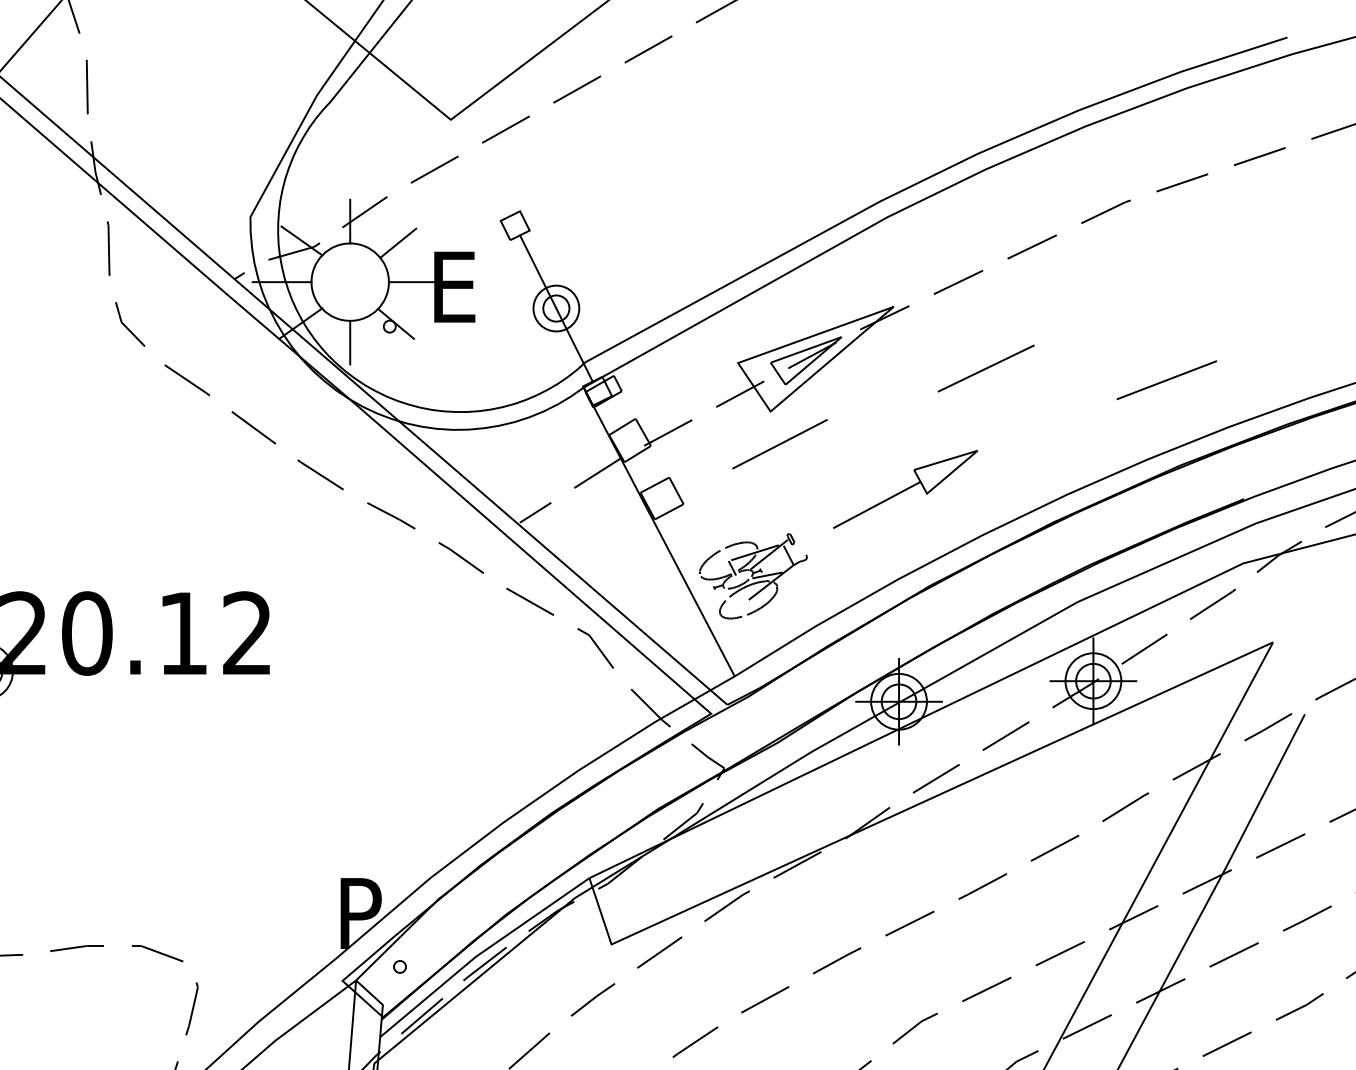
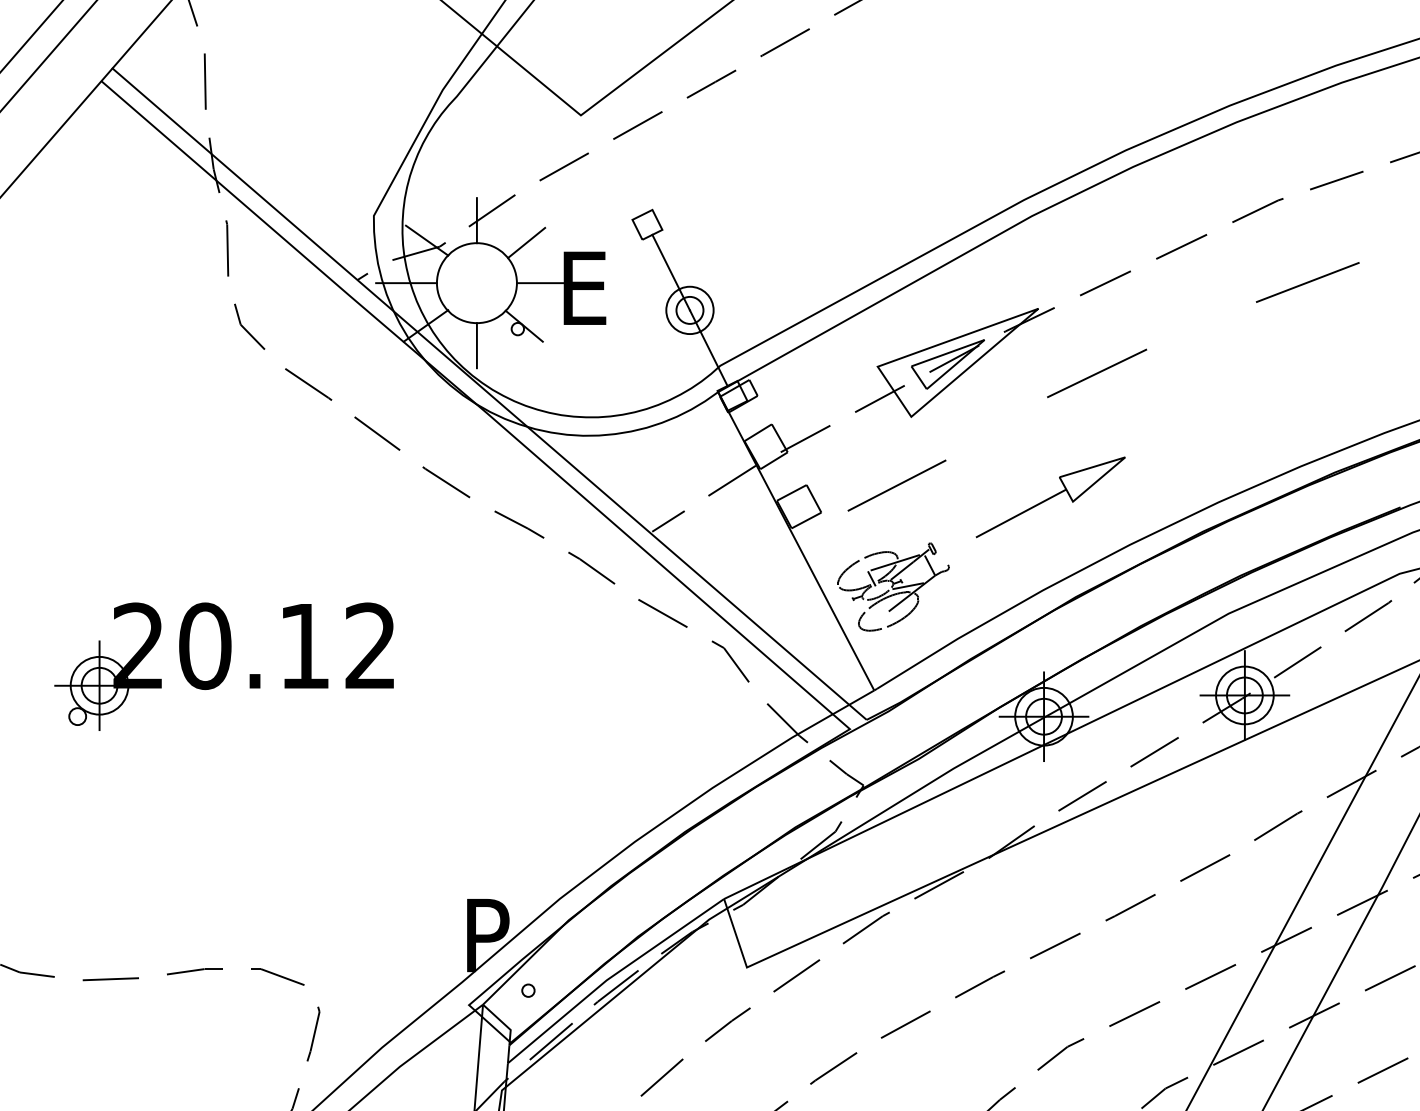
line: (986, 368) -> (1097, 373), moved
line: (1166, 380) -> (1307, 282), moved
line: (779, 444) -> (896, 485), moved

